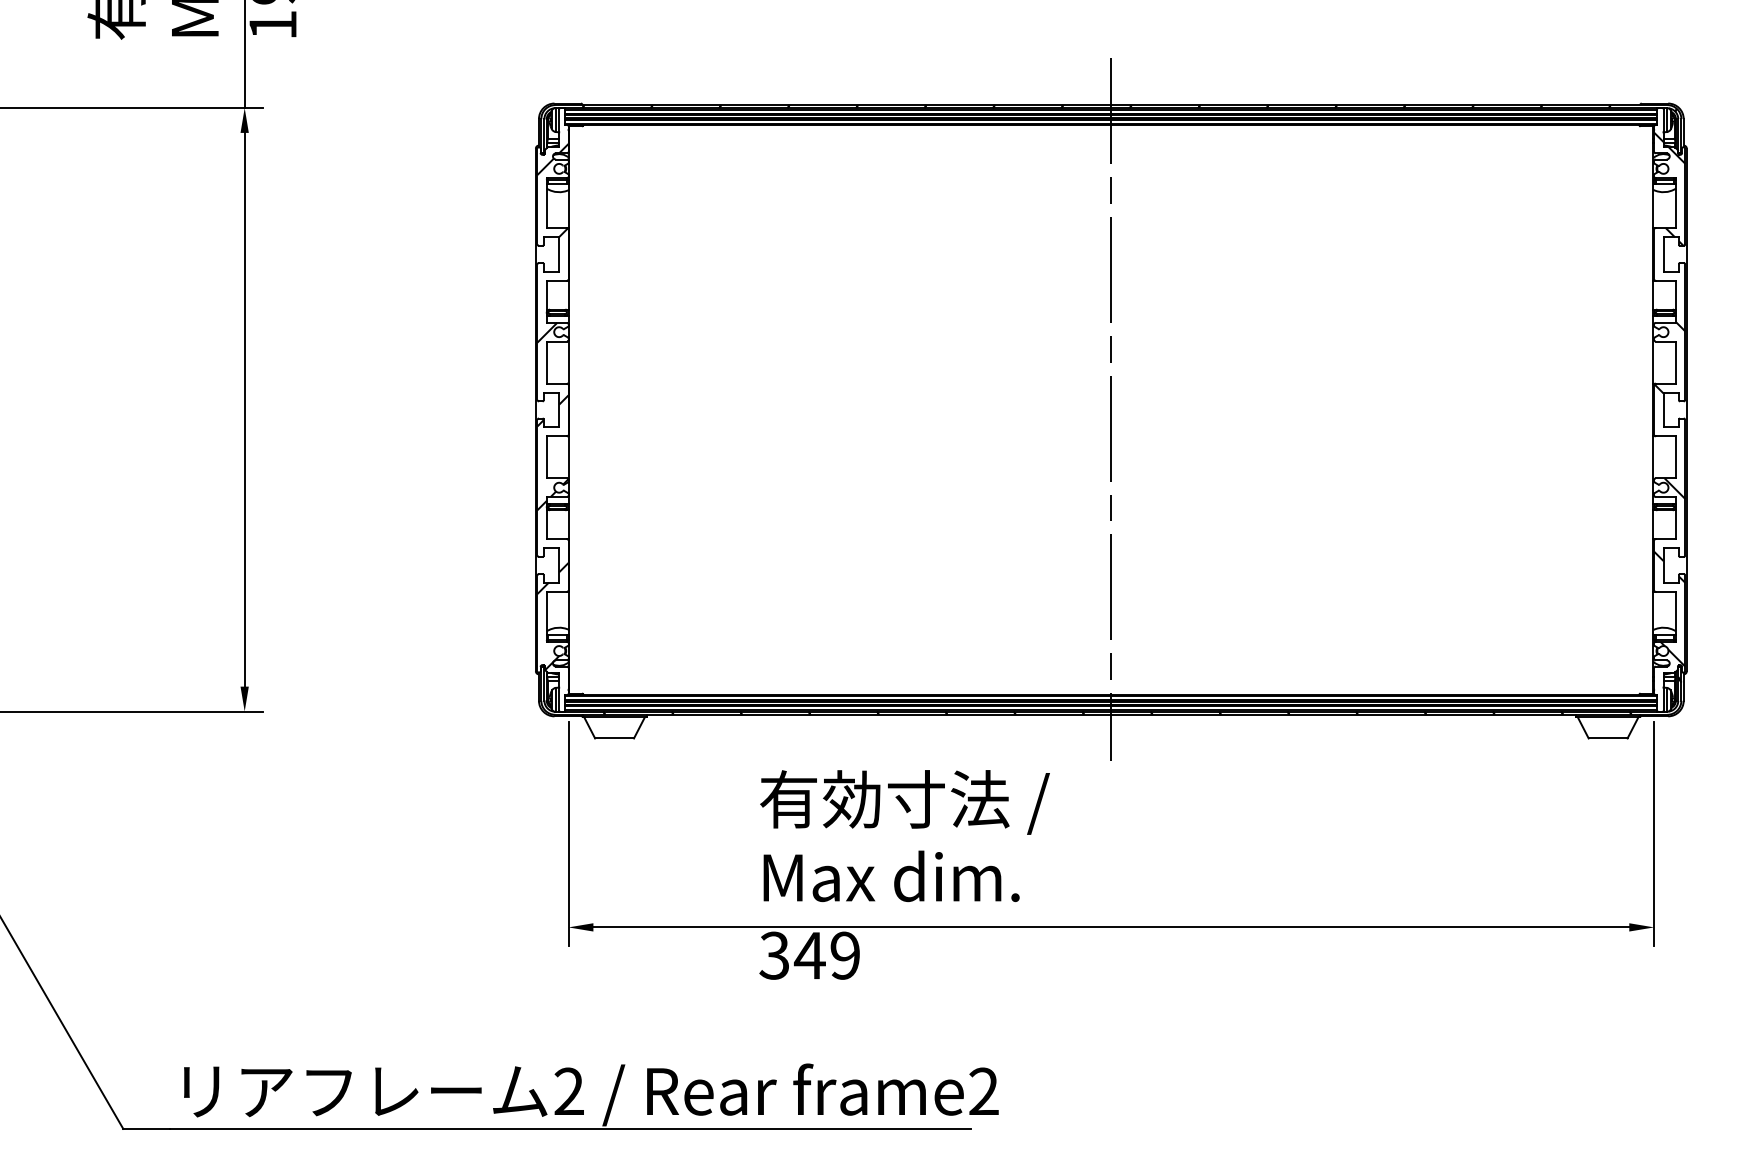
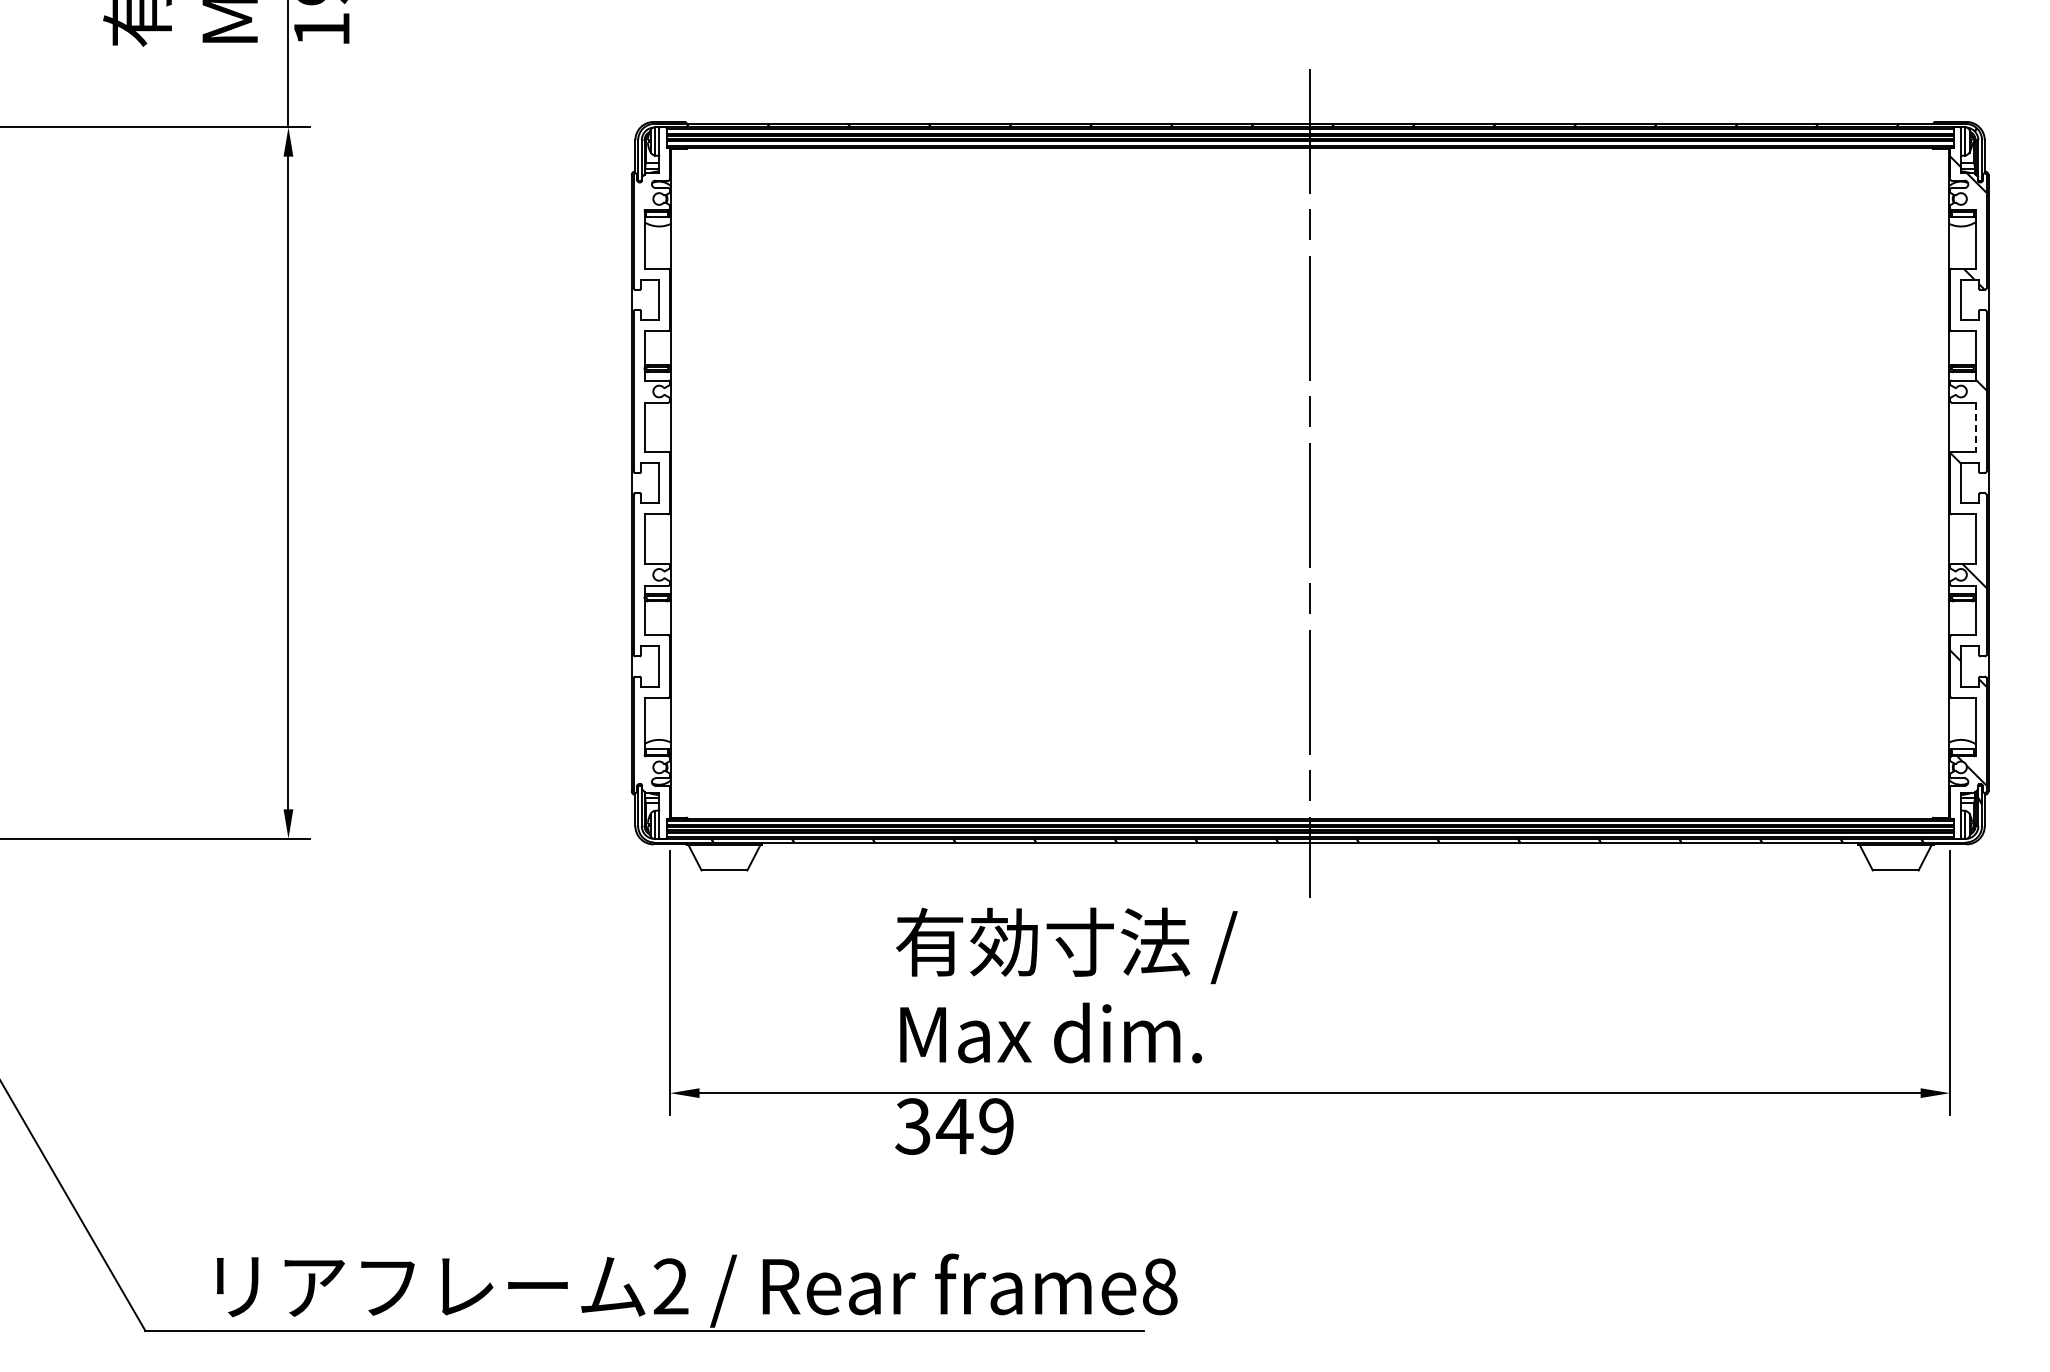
line: (1675, 362) -> (1975, 427), solid -> dashed
hatch: (552, 406) -> (651, 479), removed
text: (983, 1091) -> (1159, 1286), frame2 -> frame8

